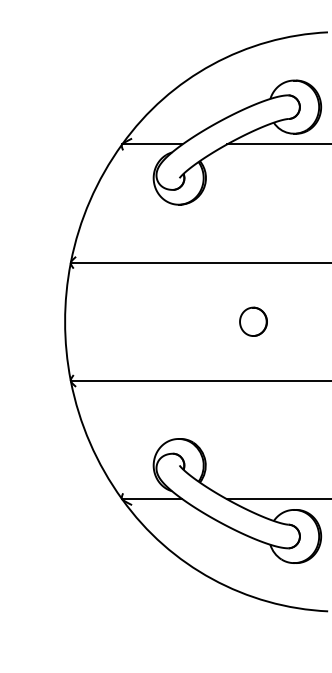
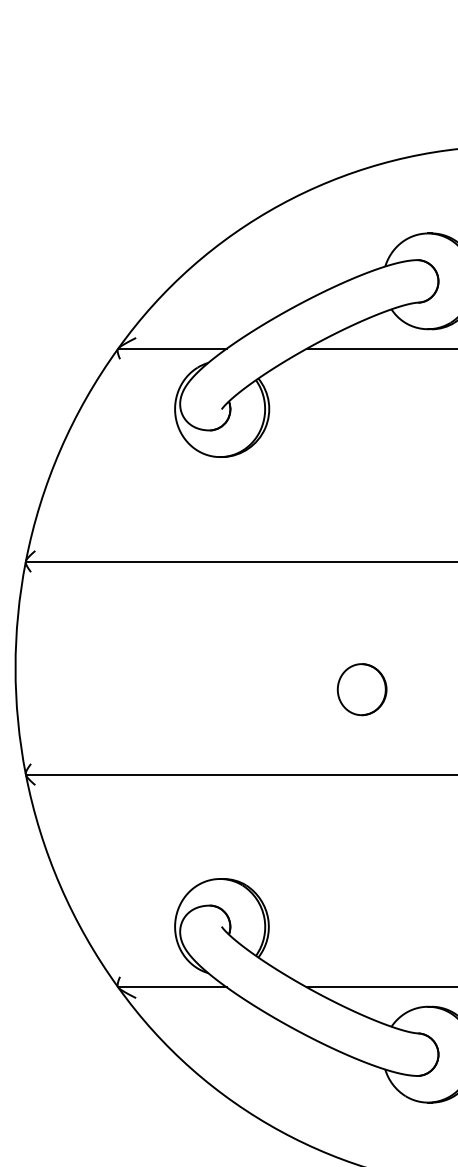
part: (253, 321) -> (362, 689), moved

